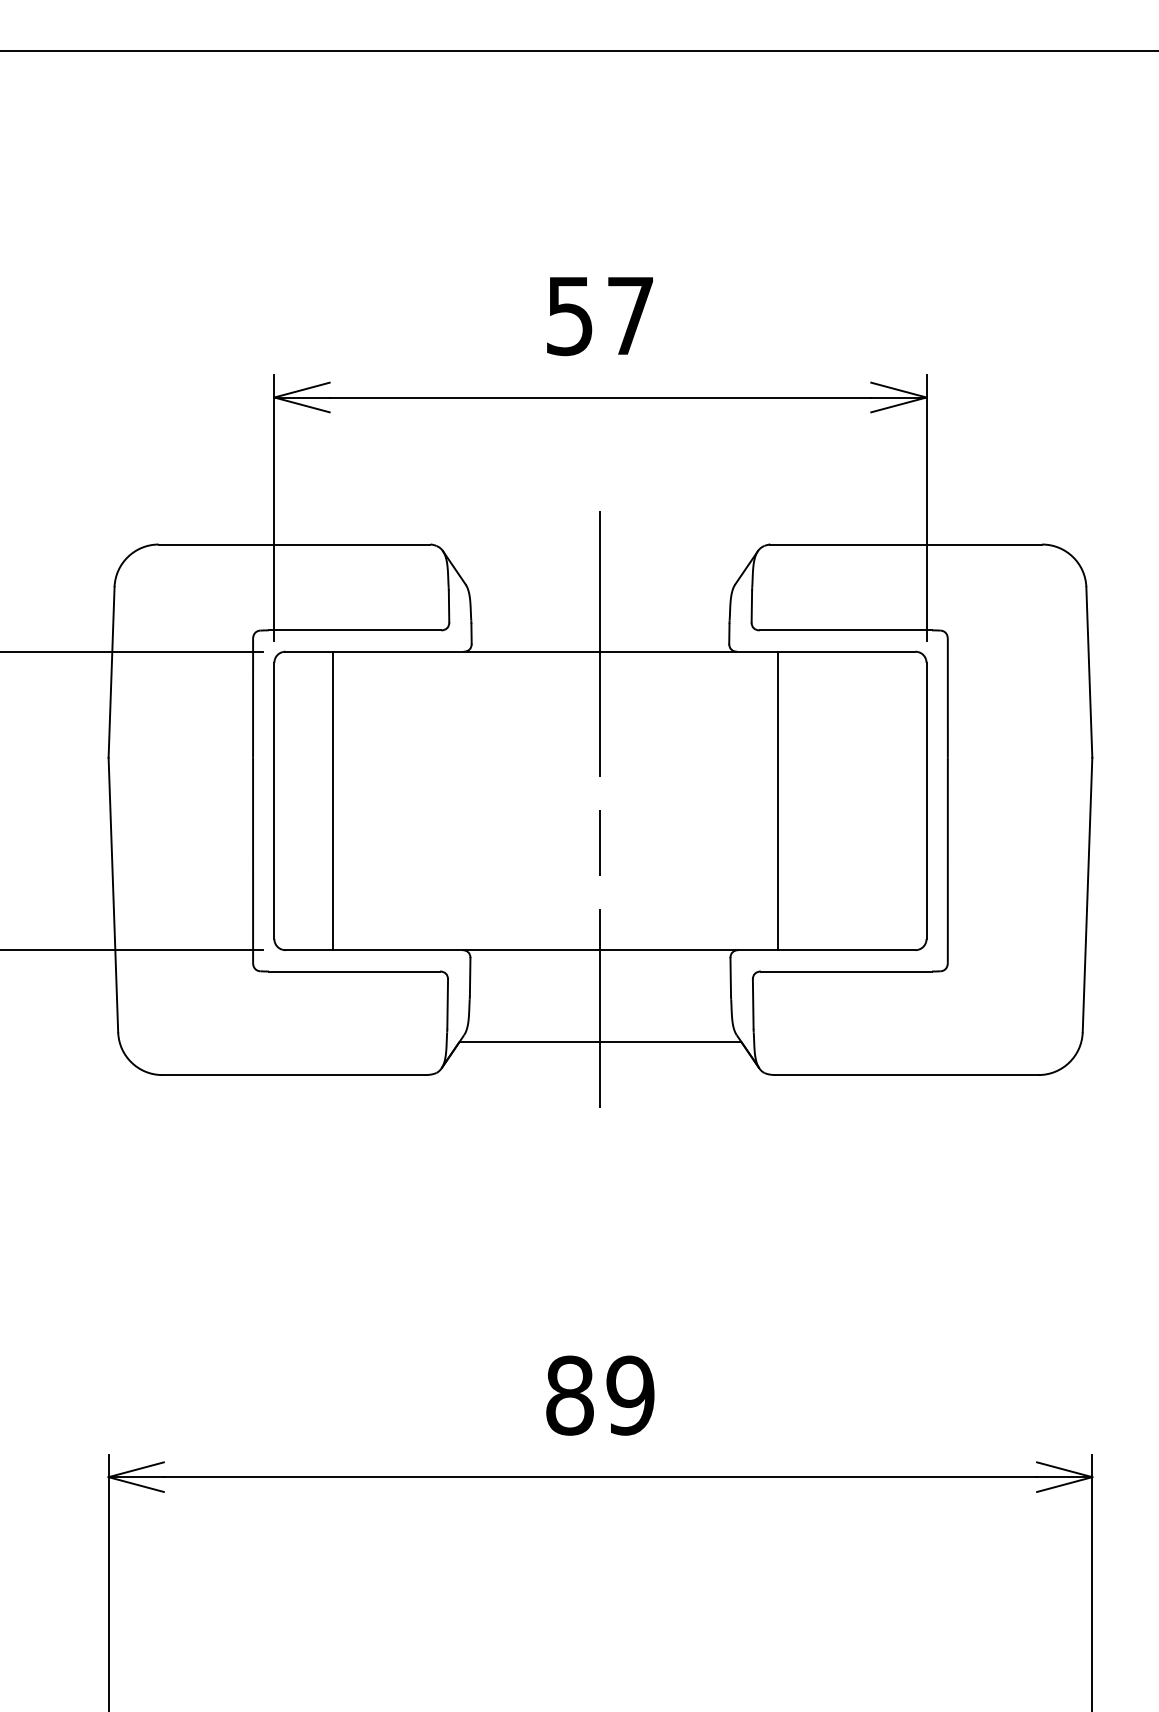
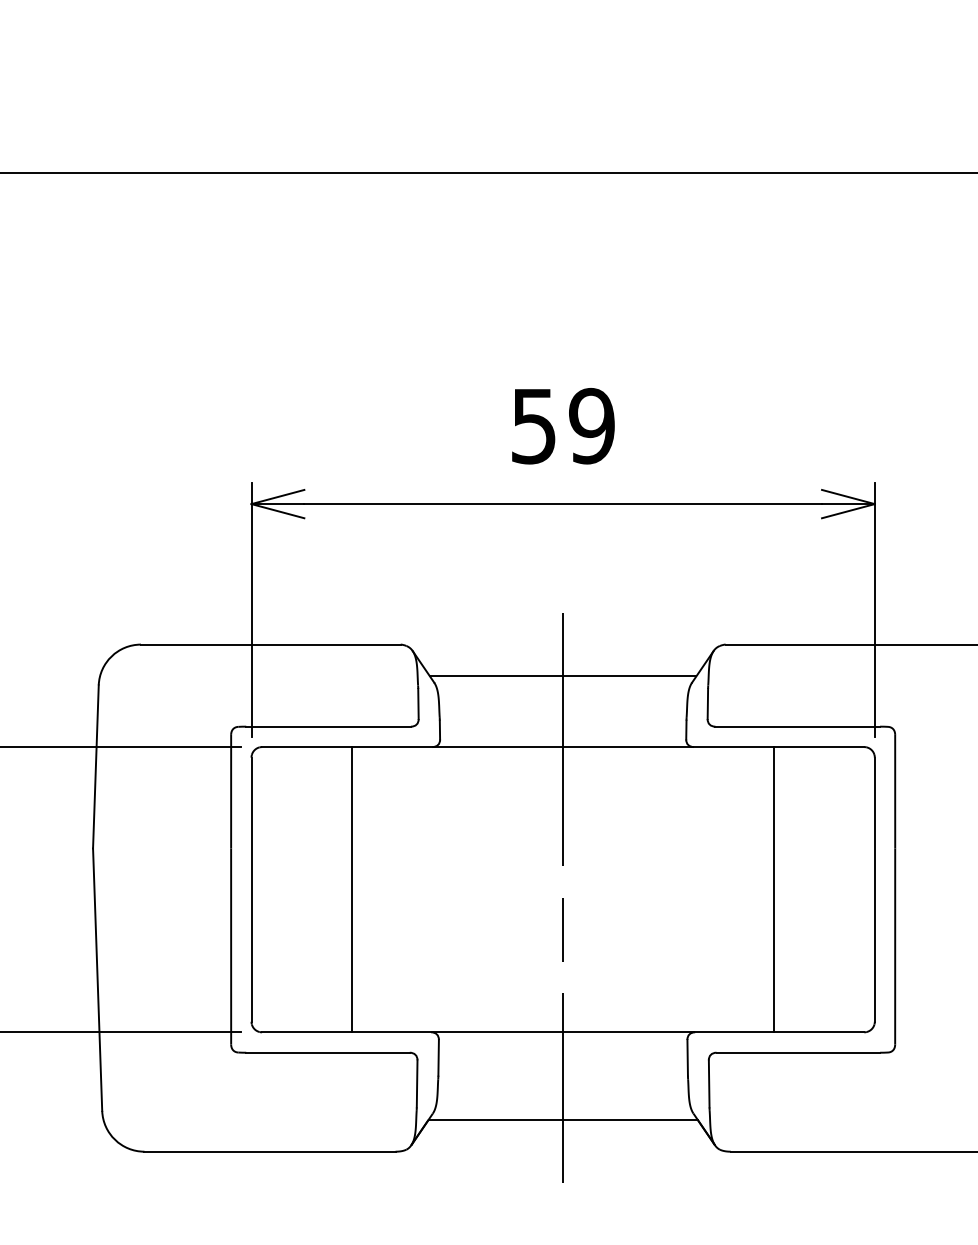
text: (630, 316) -> (591, 426), 57 -> 59
line: (600, 577) -> (563, 676), added
line: (333, 800) -> (351, 889), moved
line: (777, 800) -> (774, 889), moved

